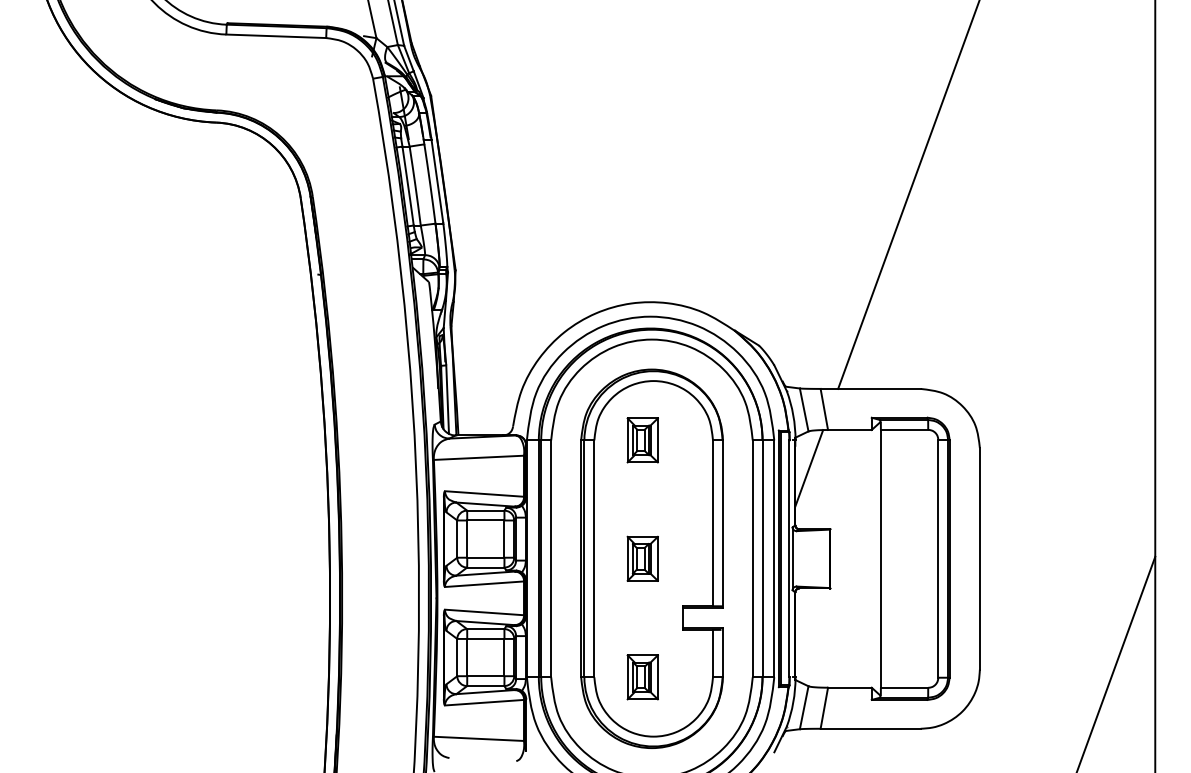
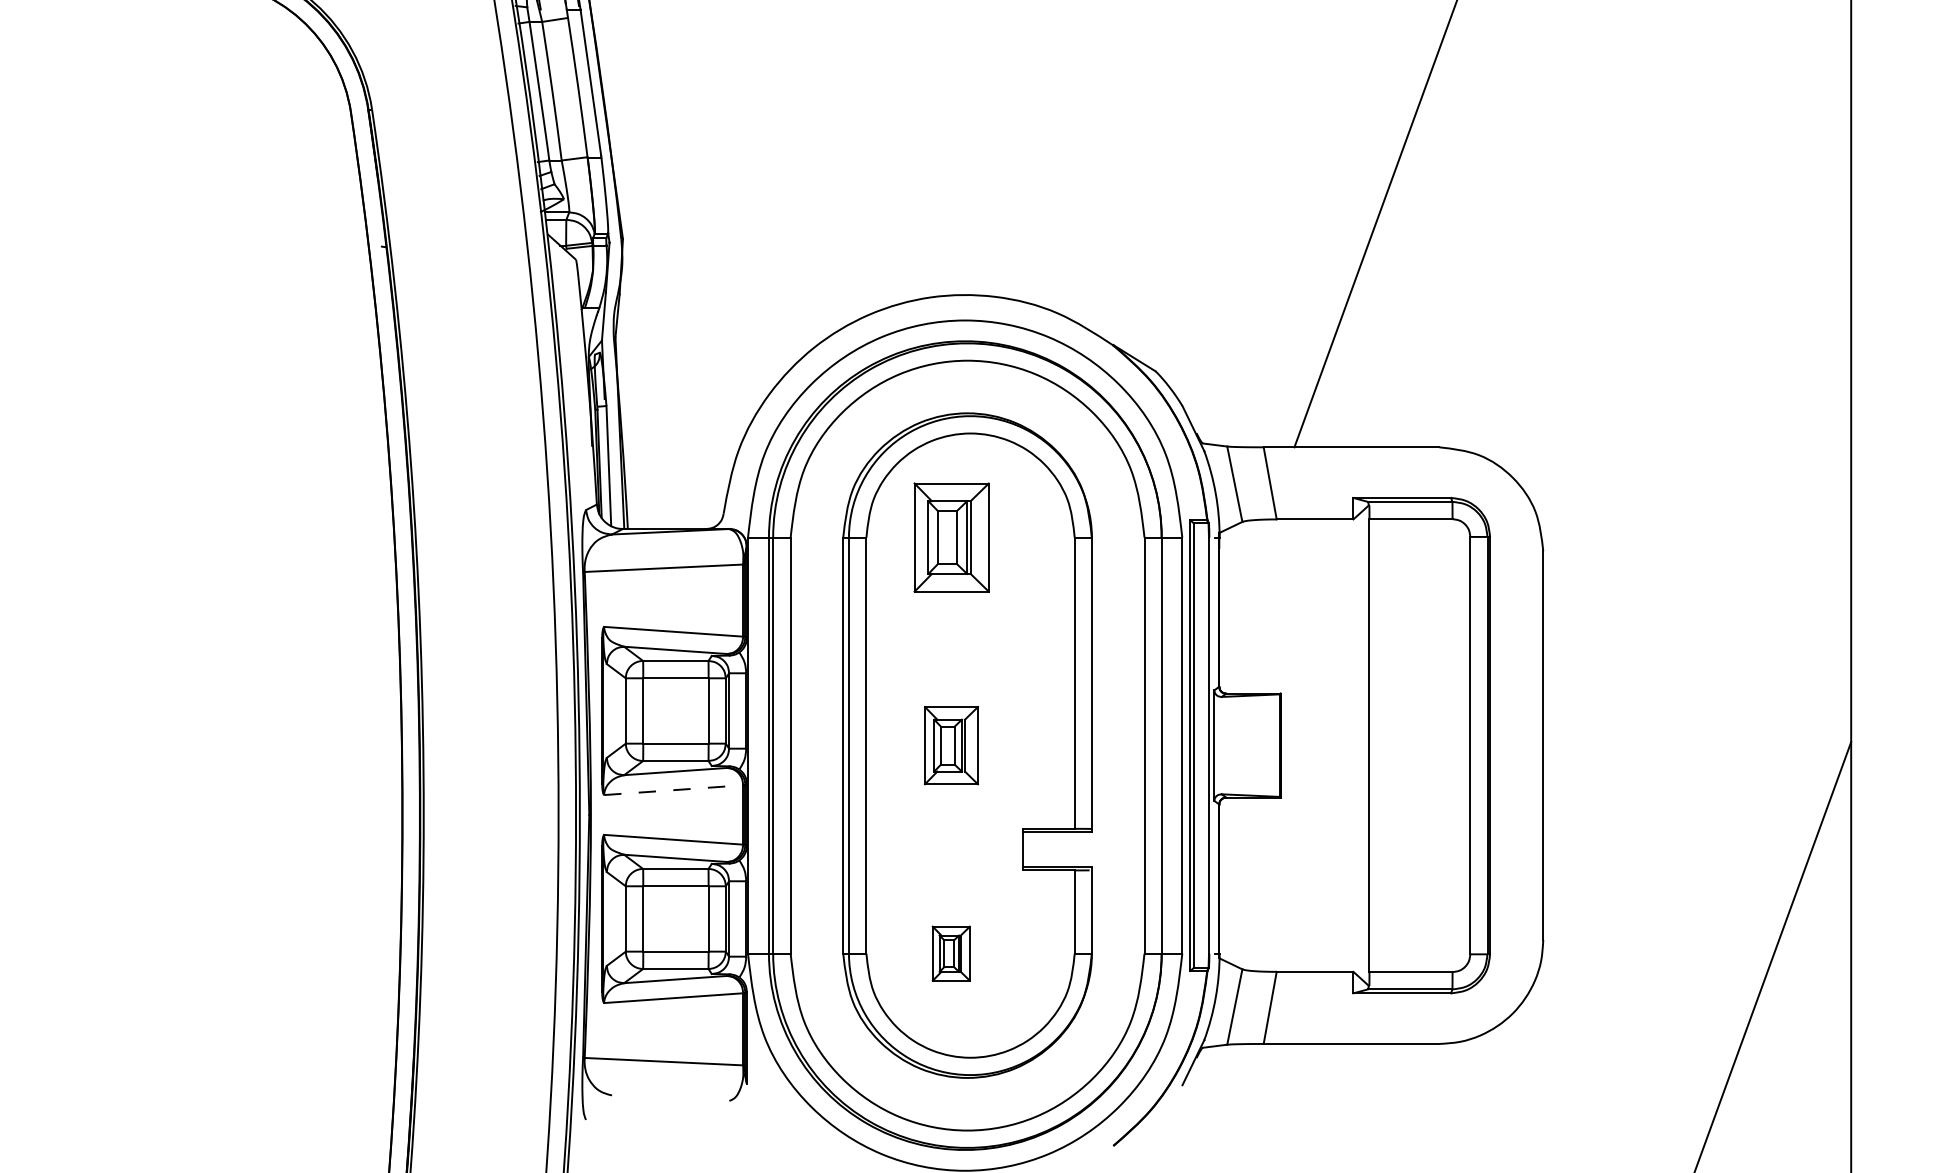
part: (642, 440) -> (950, 537), size x1.4
line: (809, 468) -> (1244, 587), removed
line: (484, 584) -> (673, 790), solid -> dashed
part: (642, 677) -> (950, 953), size x0.7

